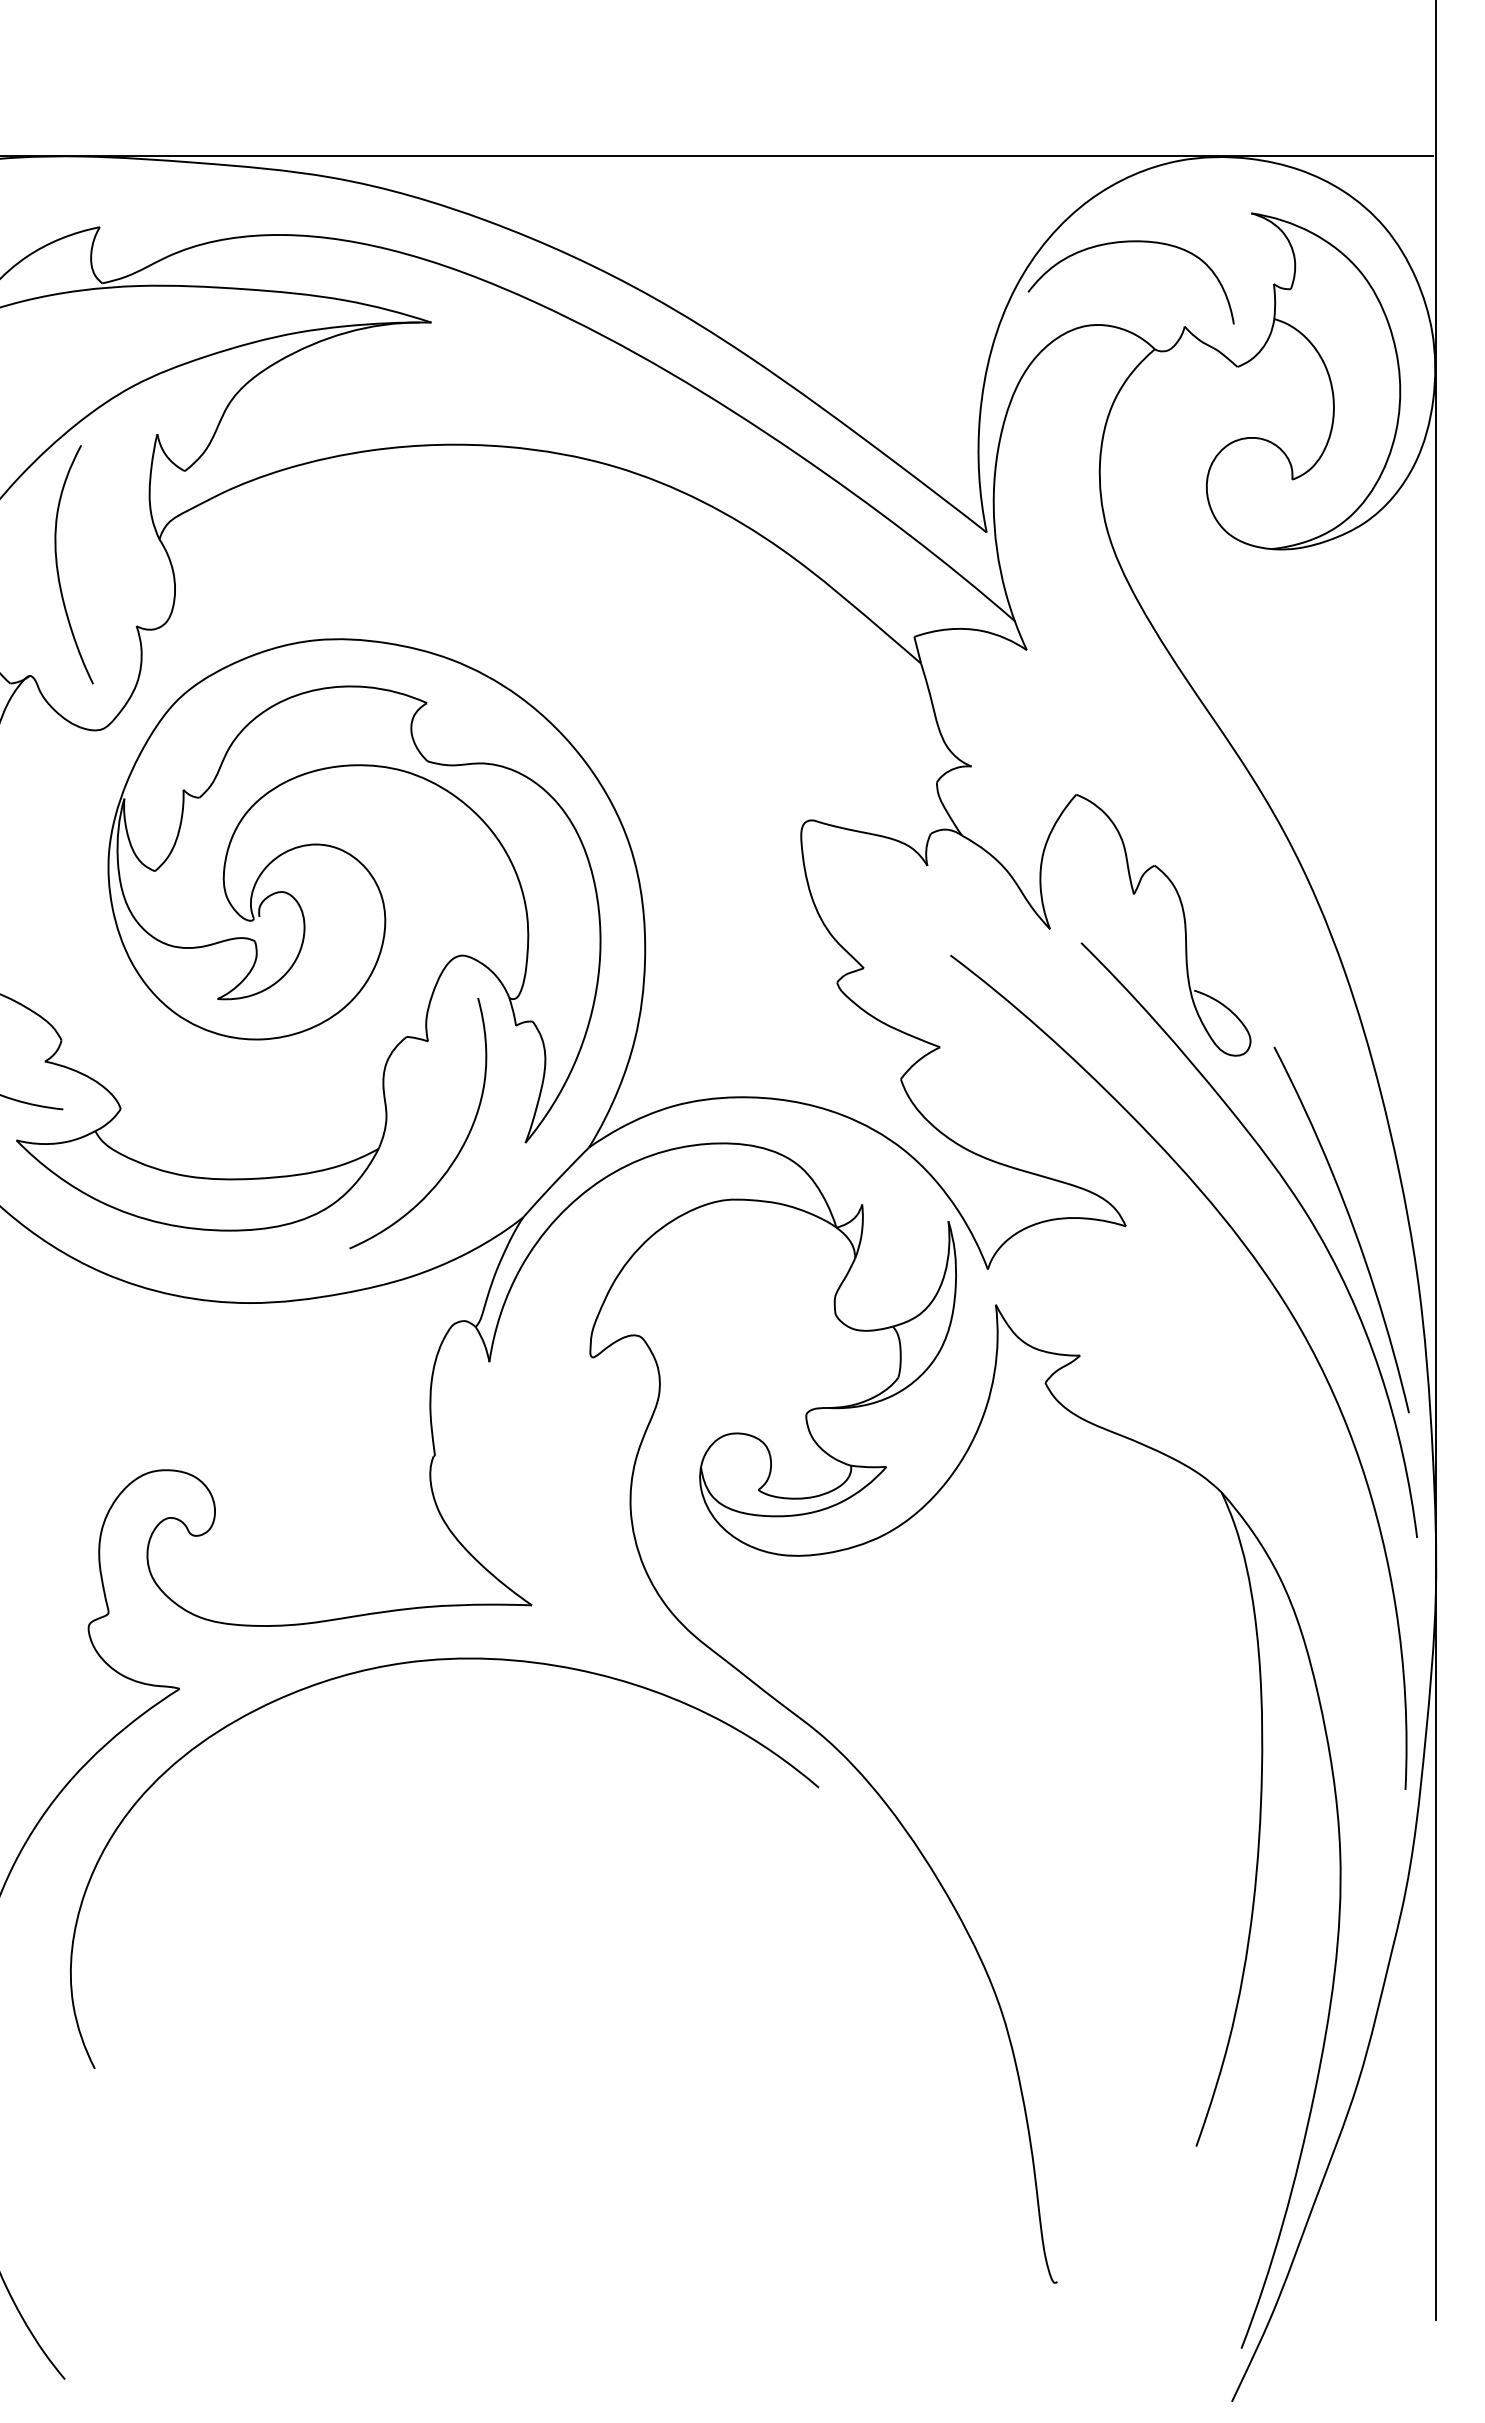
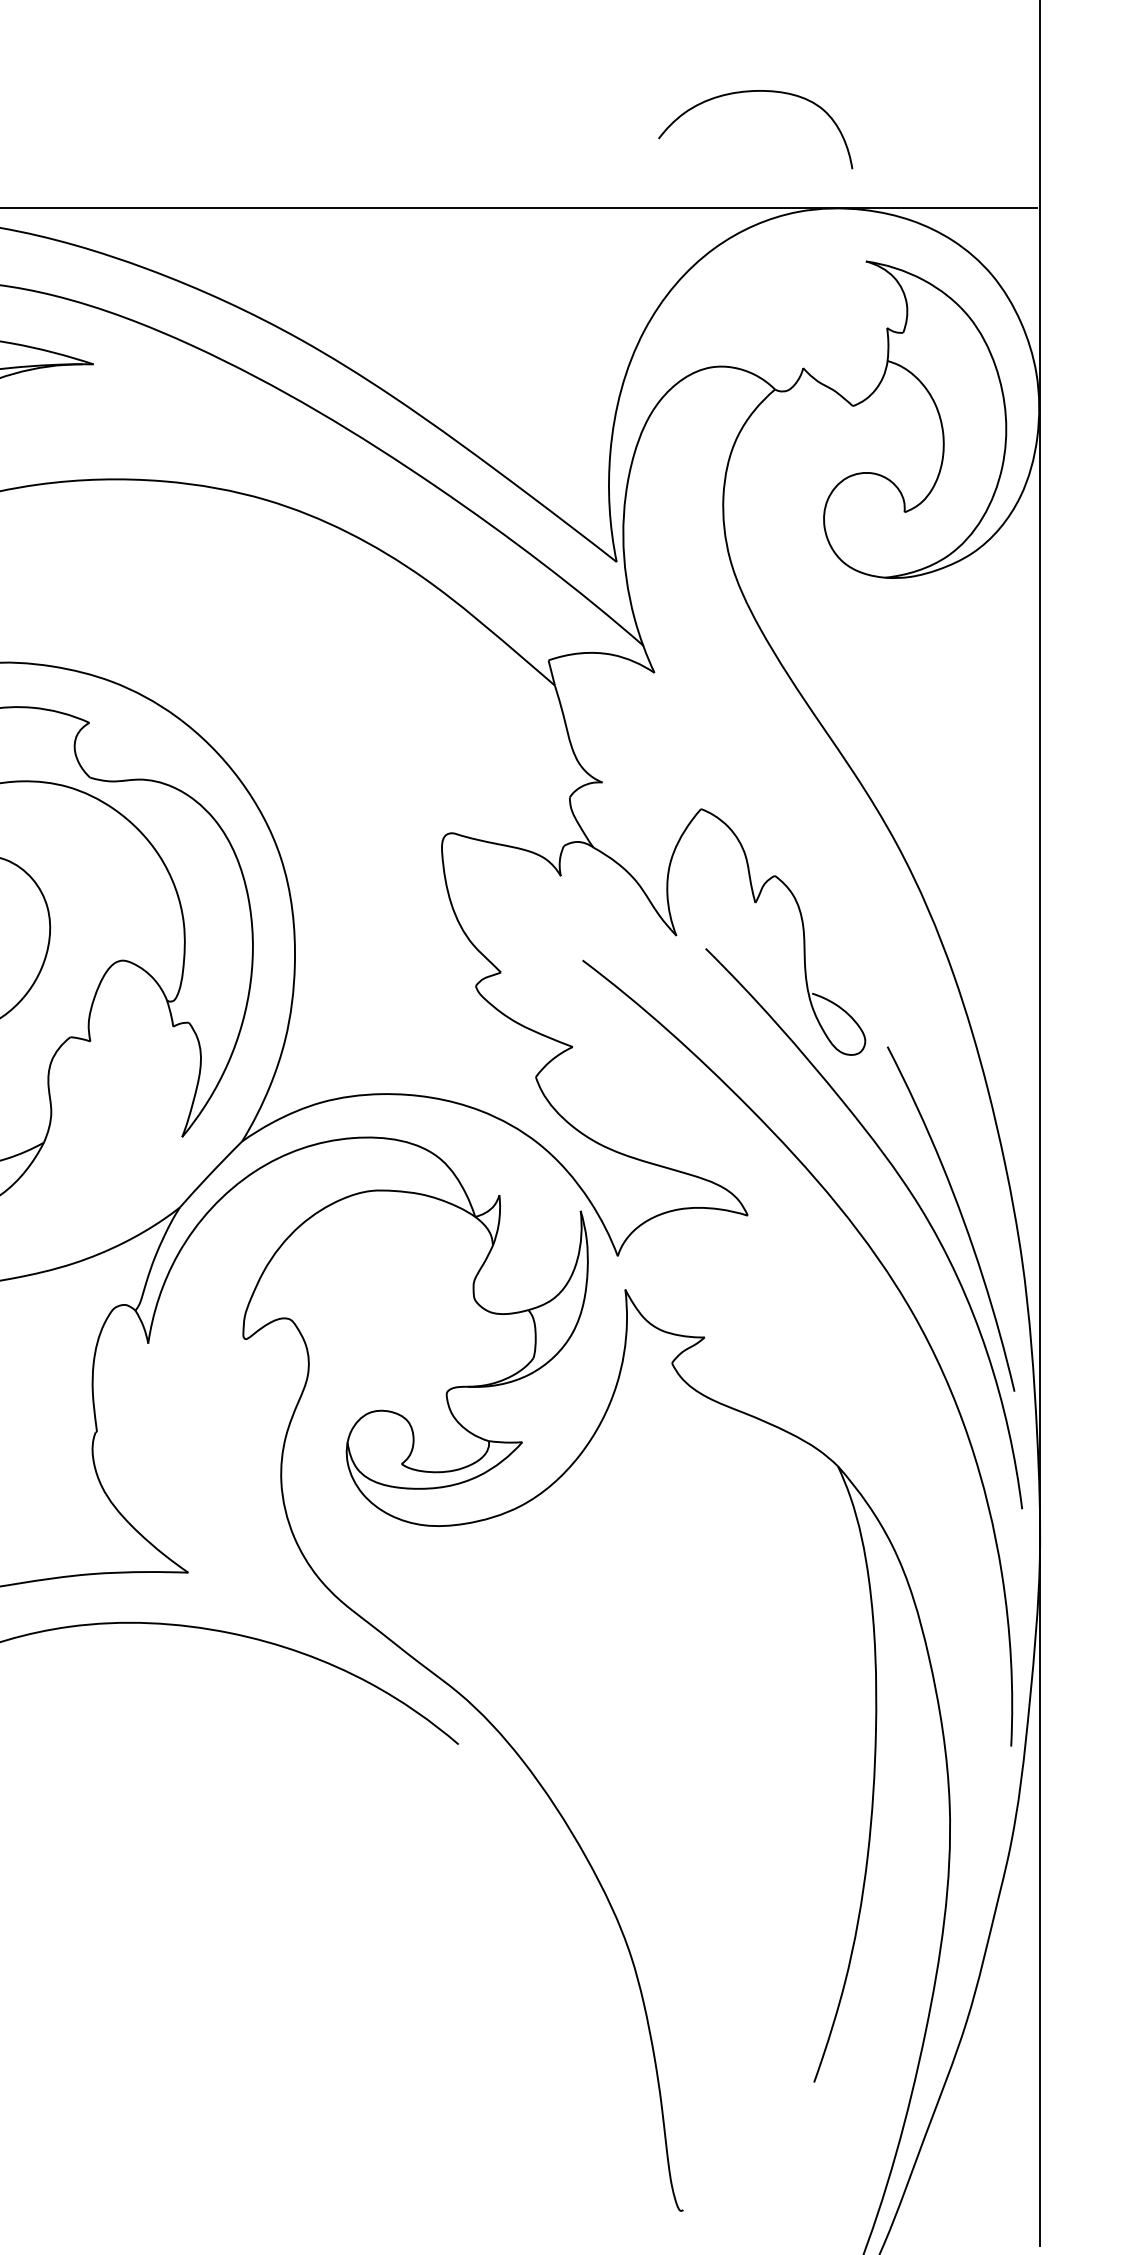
curve: (1130, 242) -> (754, 92), moved
curve: (462, 1144) -> (122, 1138), removed

